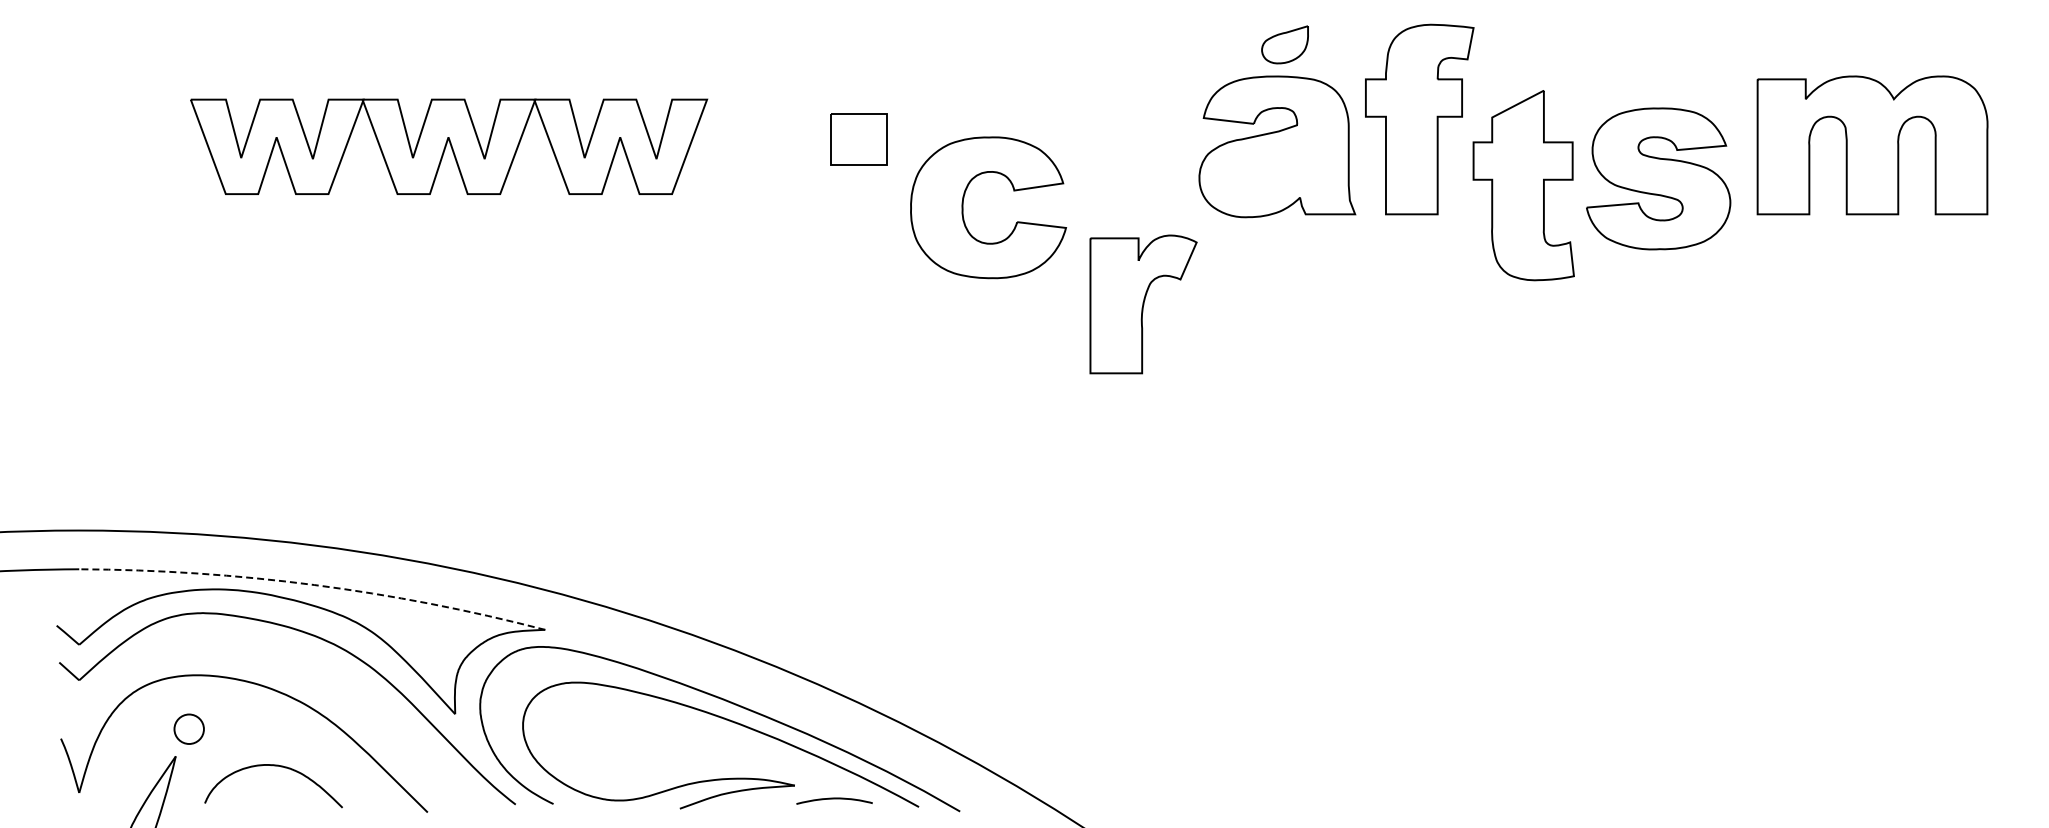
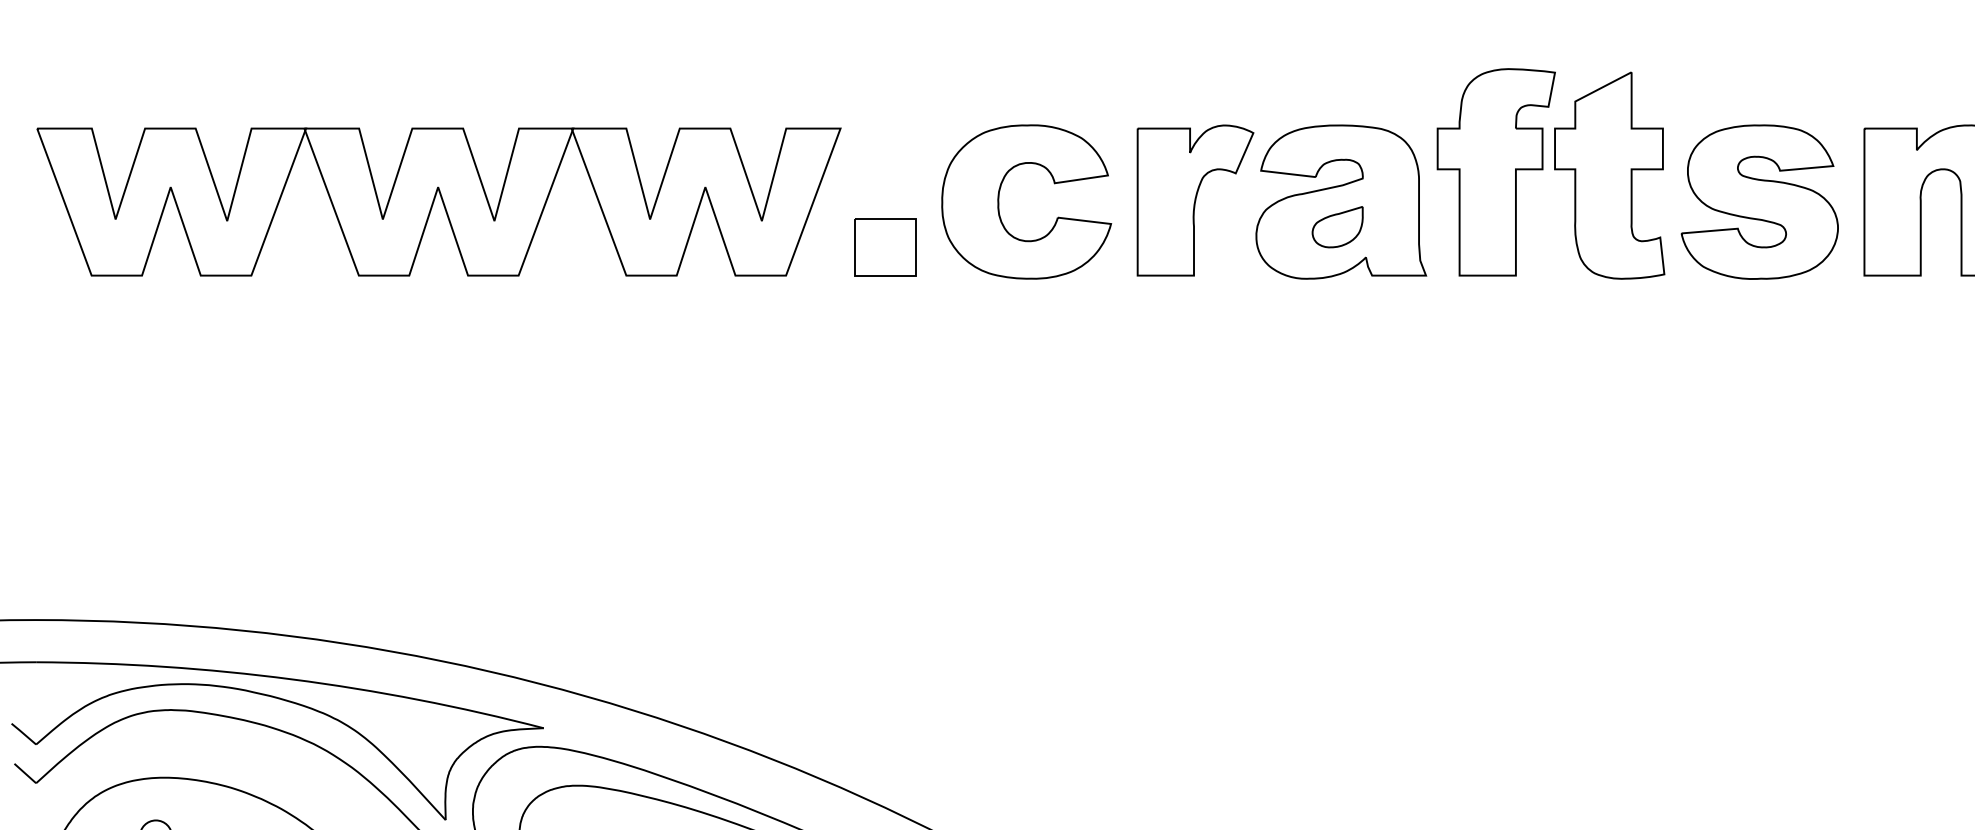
part: (1284, 44) -> (1337, 226), moved
part: (858, 139) -> (885, 247), moved
part: (448, 146) -> (438, 201), size x1.43
part: (1658, 178) -> (1759, 201), moved
part: (1523, 185) -> (1609, 175), moved
part: (963, 207) -> (999, 201), moved
part: (1143, 304) -> (1195, 200), moved
arc: (314, 584) -> (292, 678), dashed -> solid

